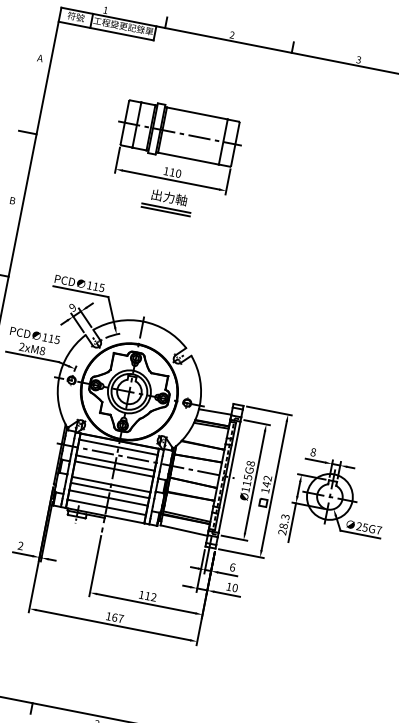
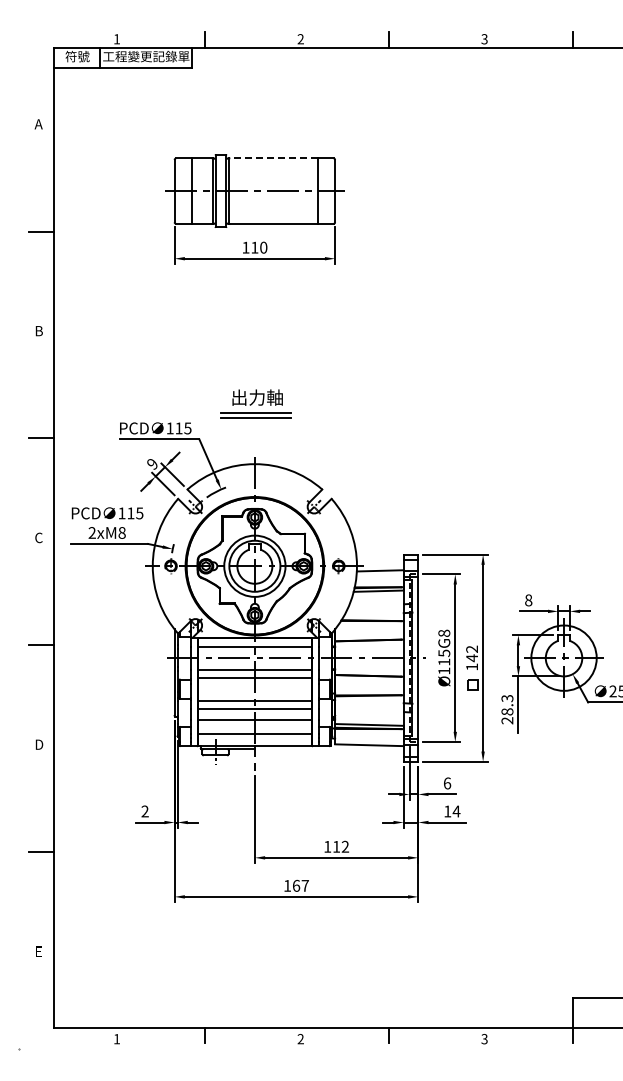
line: (197, 113) -> (273, 158), solid -> dashed
part: (167, 201) -> (255, 403), moved
text: (235, 588) -> (456, 811), 10 -> 14

